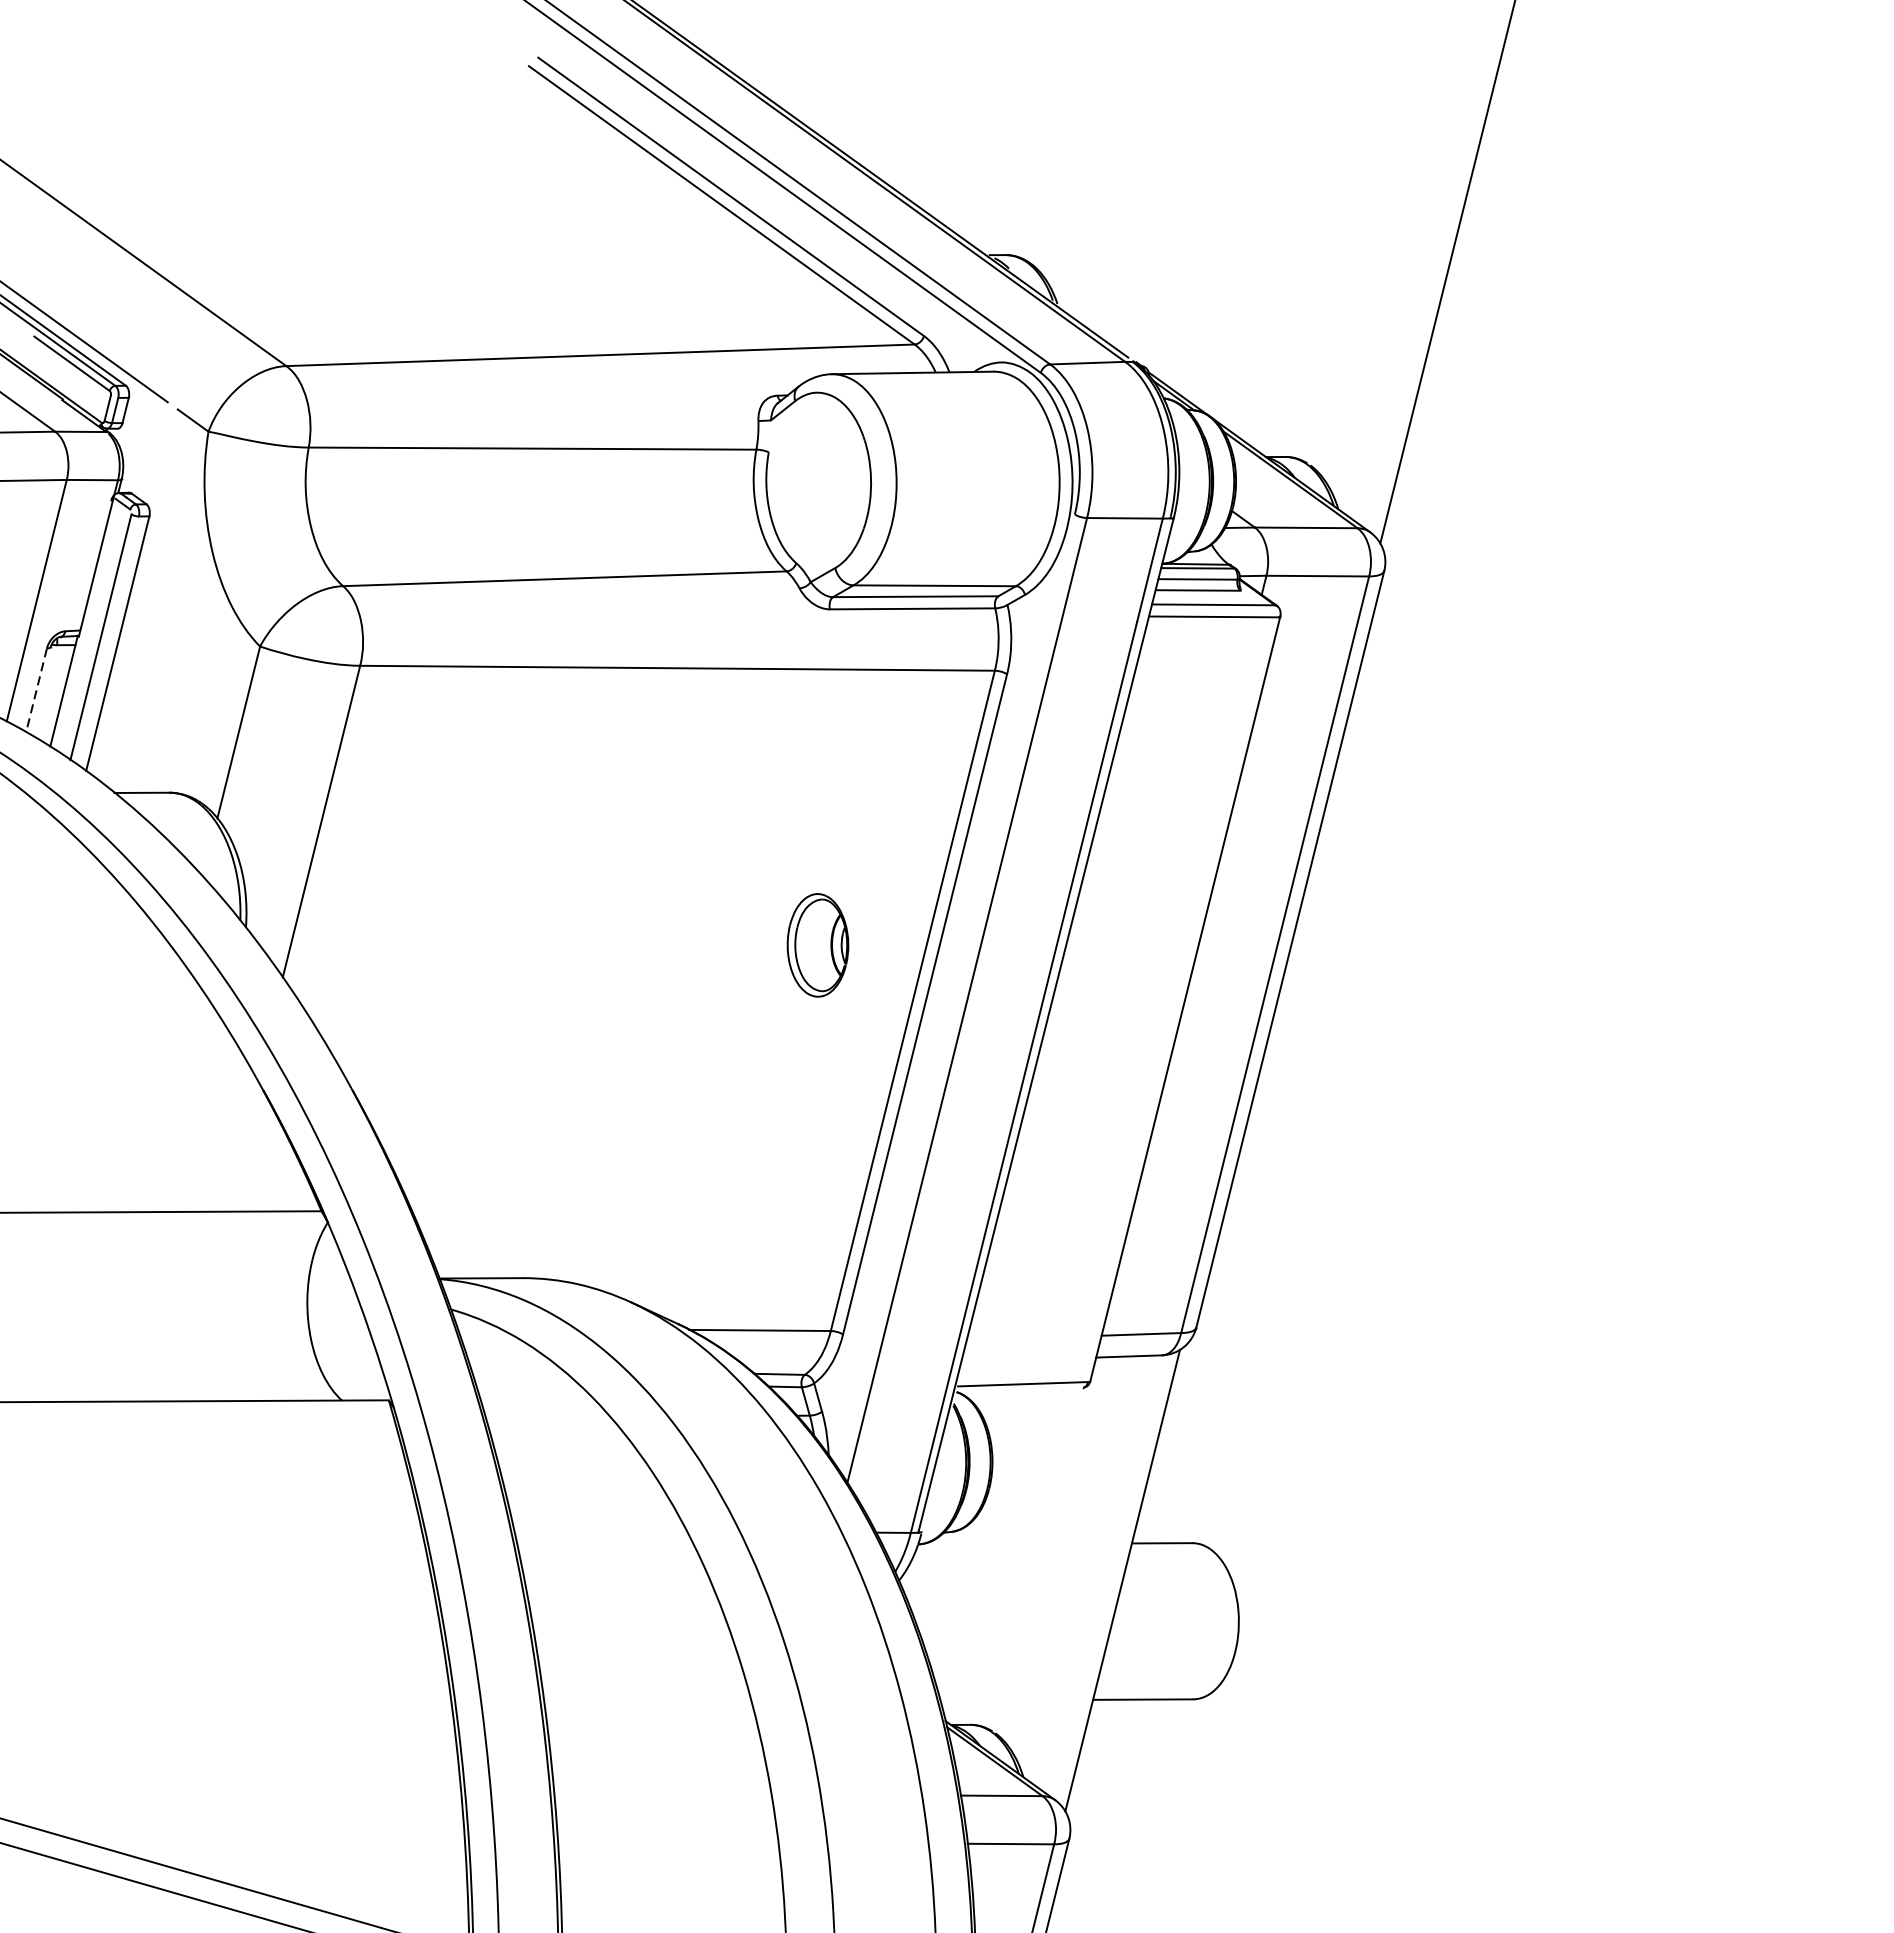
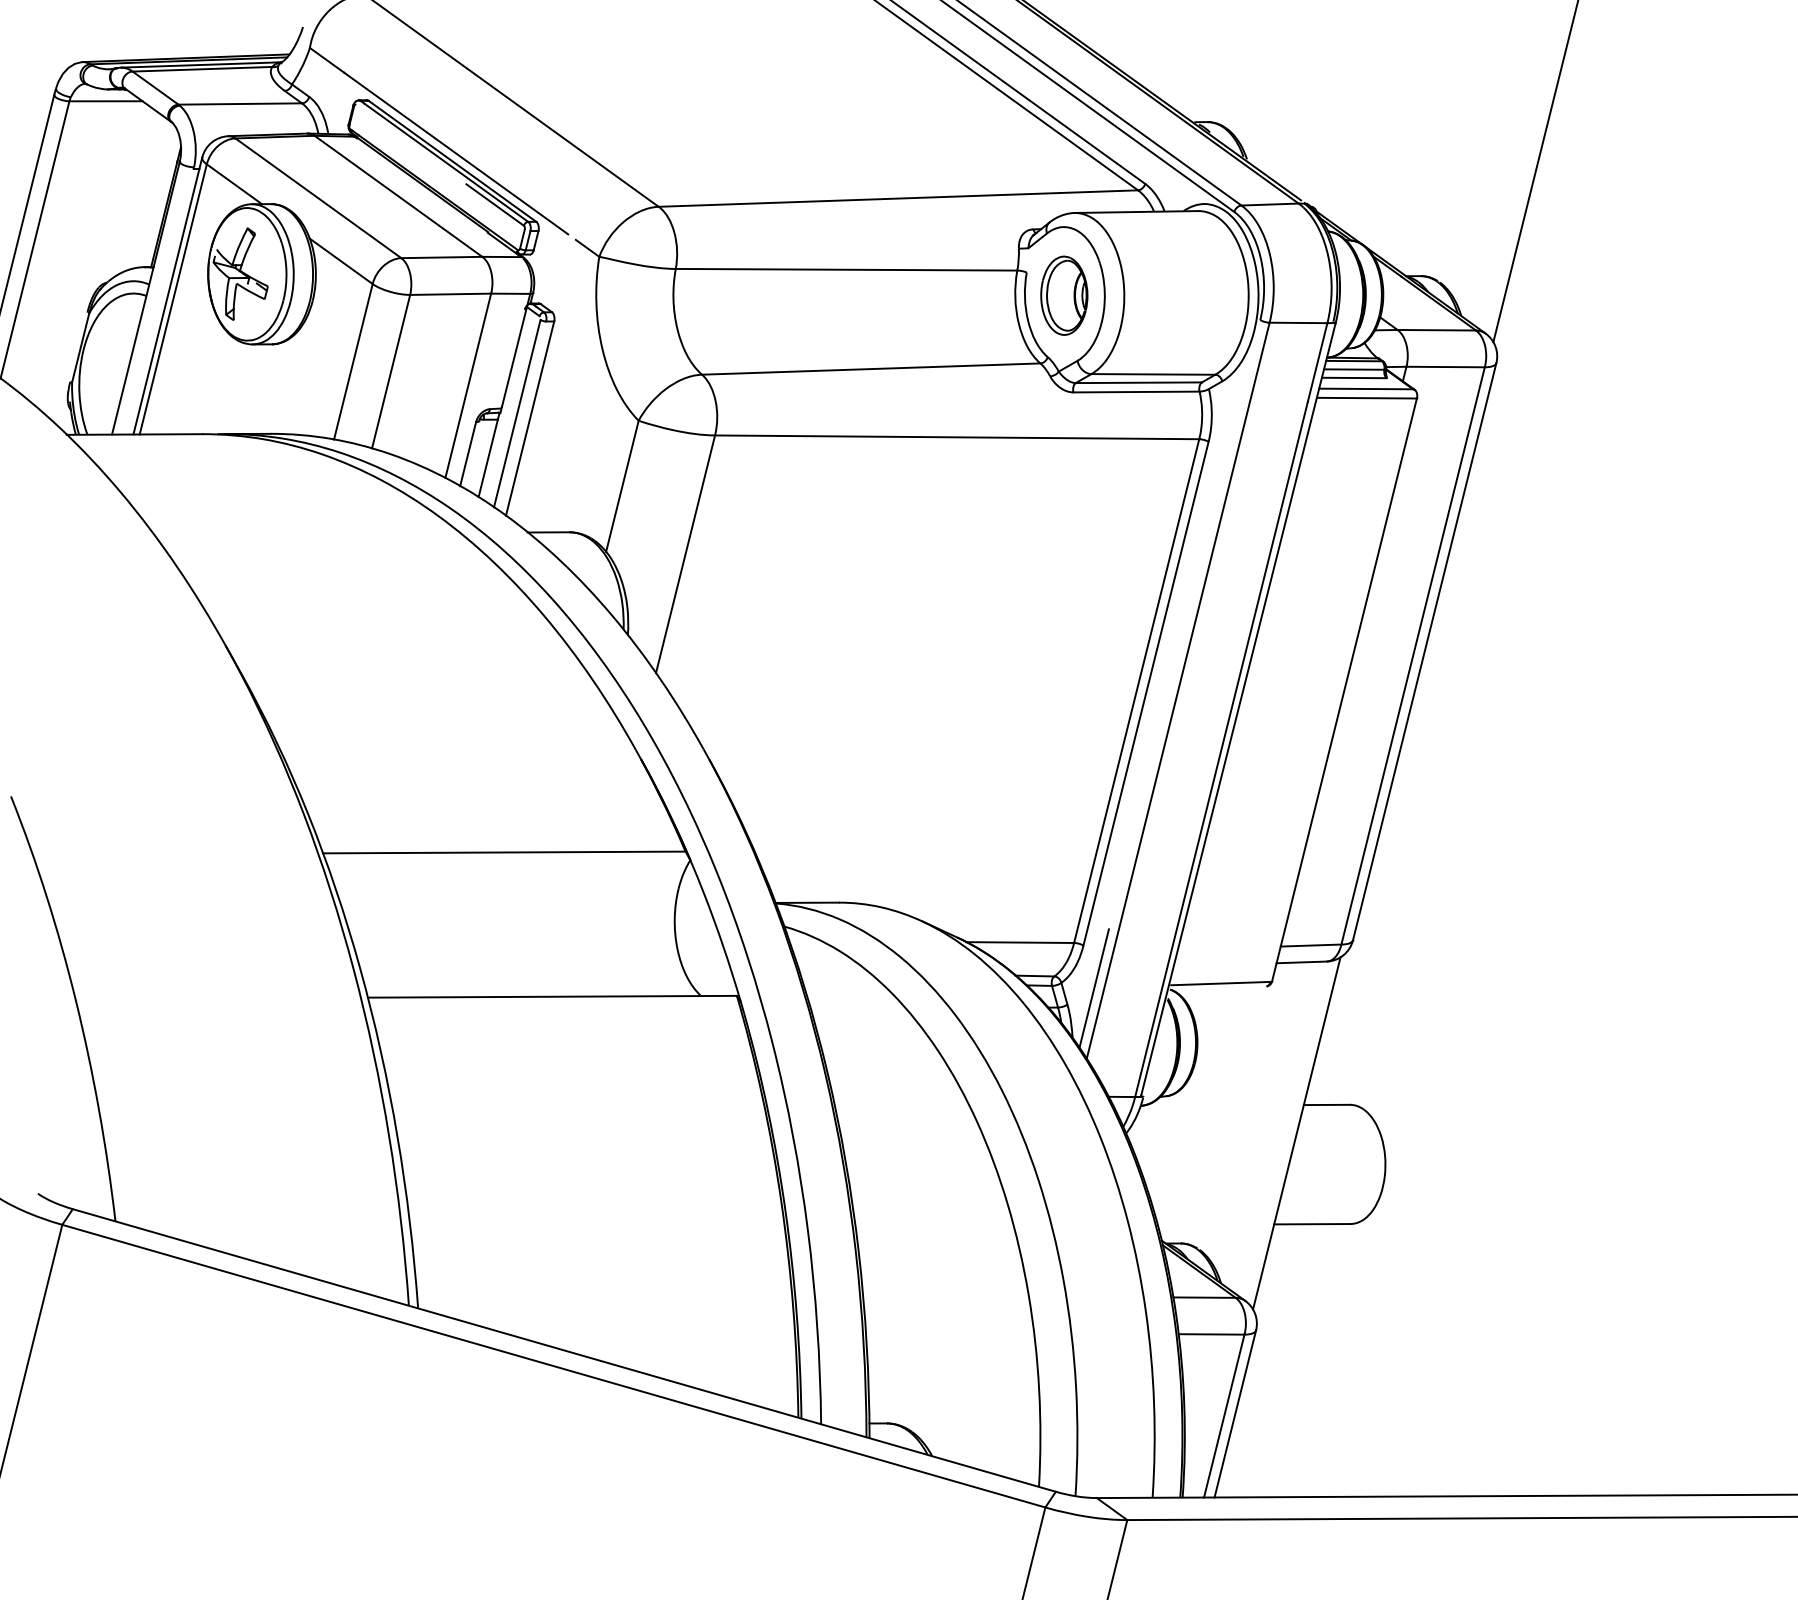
line: (37, 690) -> (468, 454), dashed -> solid
part: (818, 945) -> (1064, 295), moved
line: (856, 1390) -> (1093, 988), added

